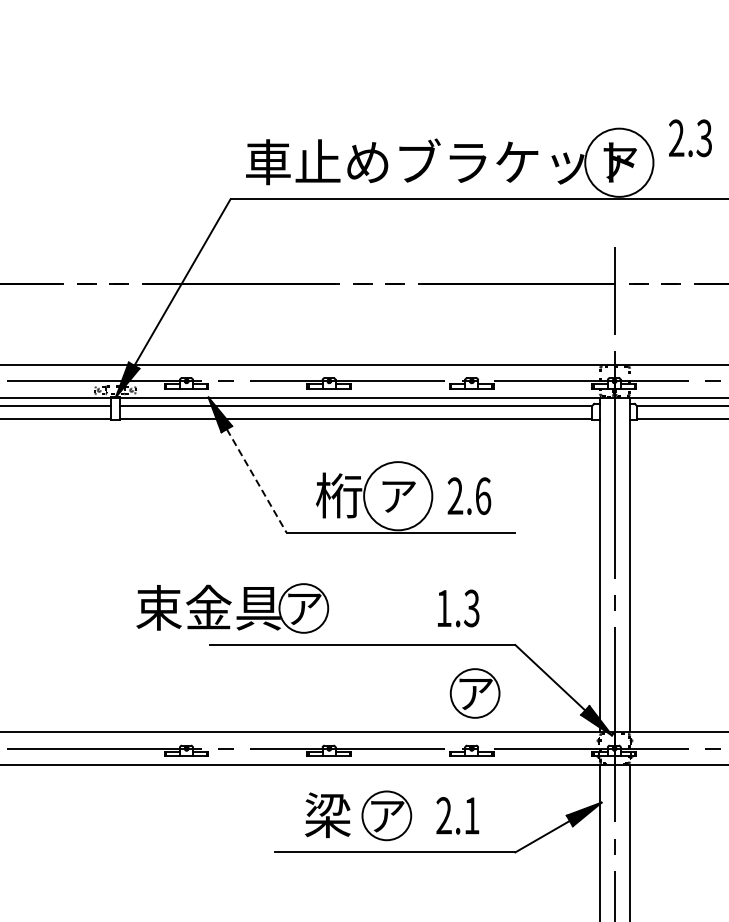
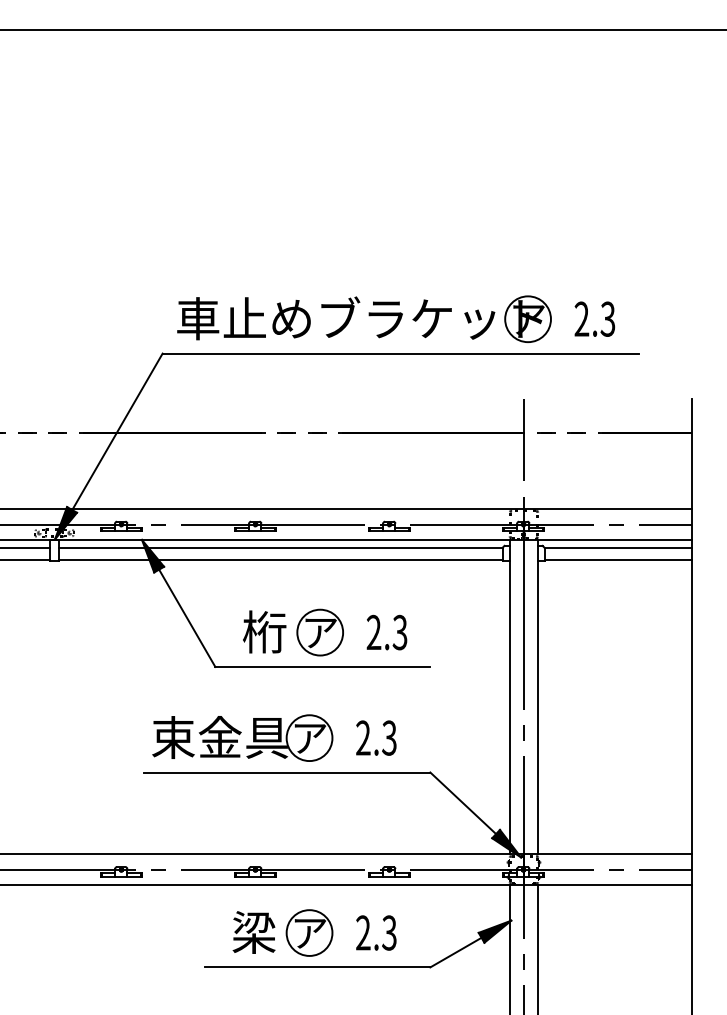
text: (690, 137) -> (594, 318), moved
circle: (618, 163) -> (527, 319), size x0.71
line: (256, 481) -> (187, 618), dashed -> solid
circle: (398, 496) -> (320, 632), size x0.71
text: (482, 496) -> (399, 632), 2.6 -> 2.3
part: (232, 607) -> (242, 737), moved
text: (444, 607) -> (363, 737), 1.3 -> 2.3
part: (475, 692) -> (392, 817), removed
text: (471, 815) -> (389, 932), 2.1 -> 2.3

